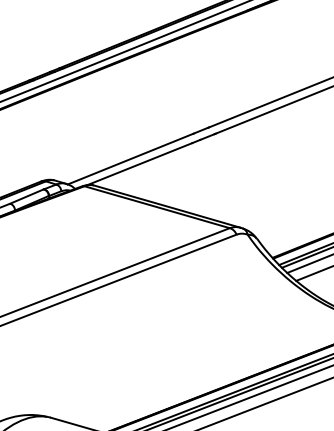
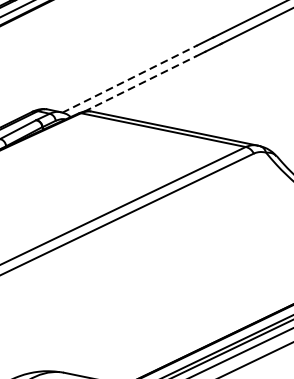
line: (130, 159) -> (129, 79), solid -> dashed
line: (140, 163) -> (141, 83), solid -> dashed

